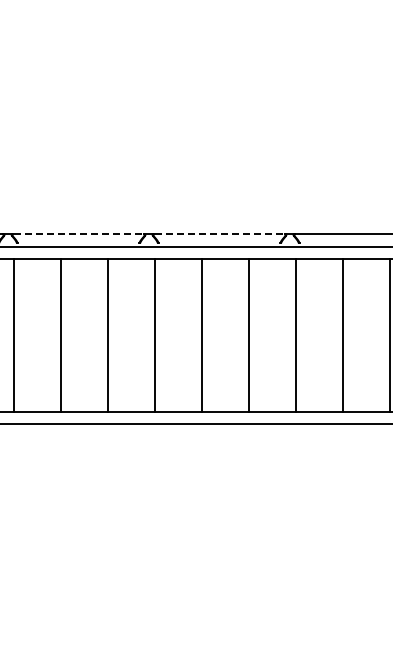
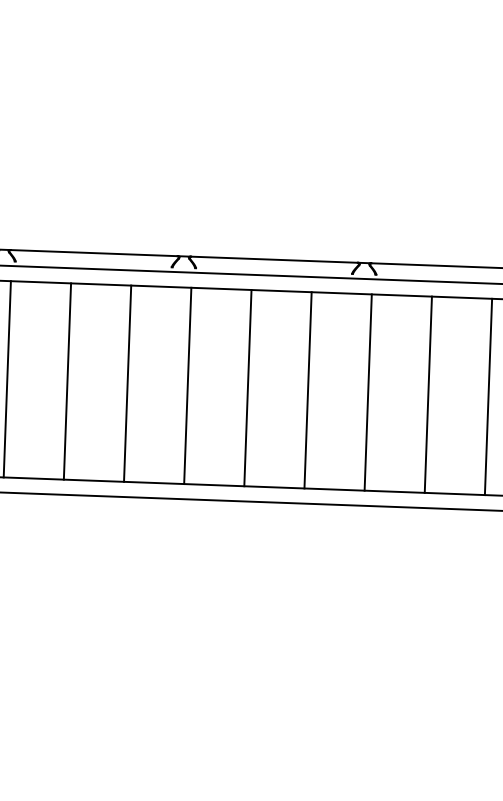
line: (78, 234) -> (94, 253), dashed -> solid
line: (219, 234) -> (274, 260), dashed -> solid

